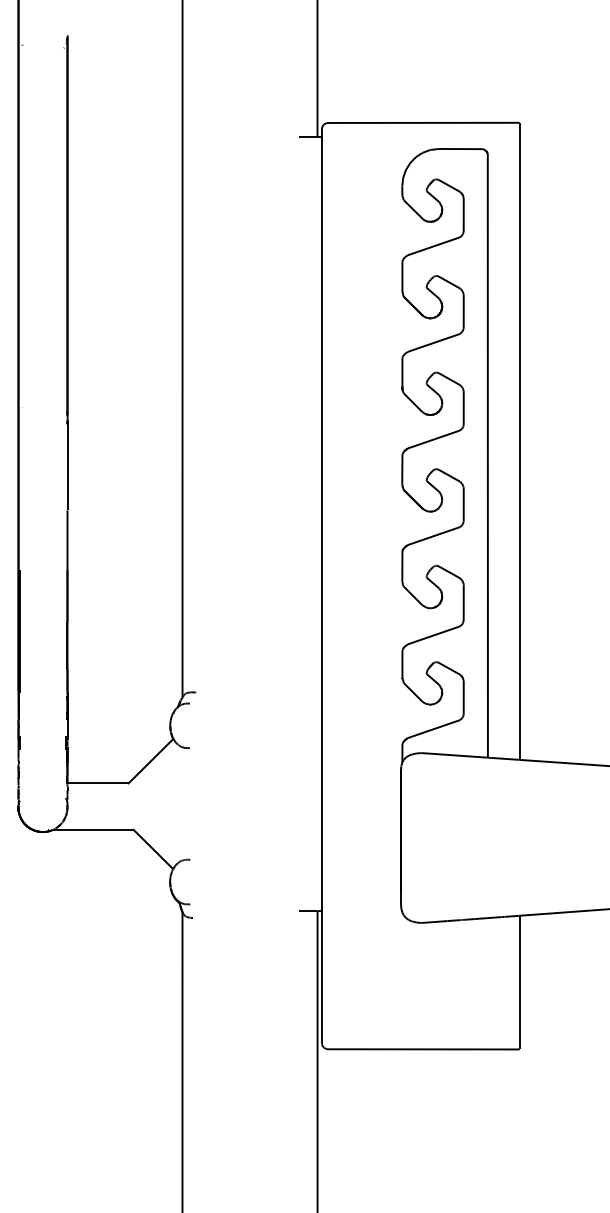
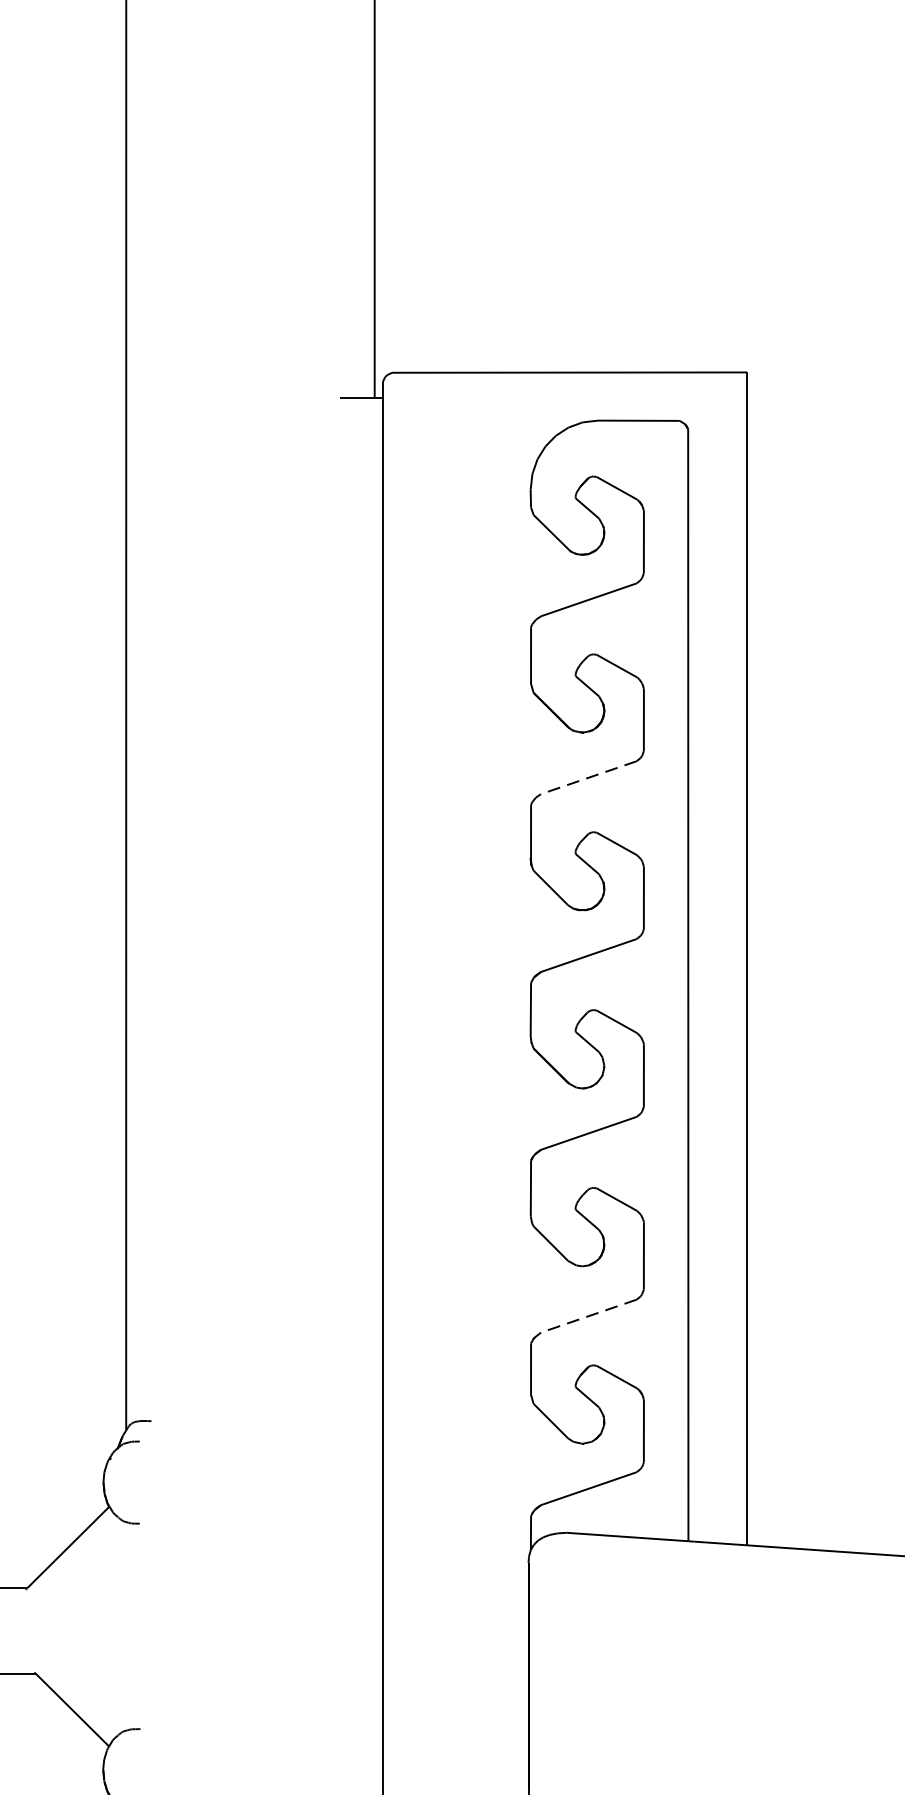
line: (433, 343) -> (588, 778), solid -> dashed
line: (433, 635) -> (588, 1316), solid -> dashed

